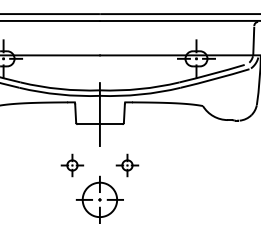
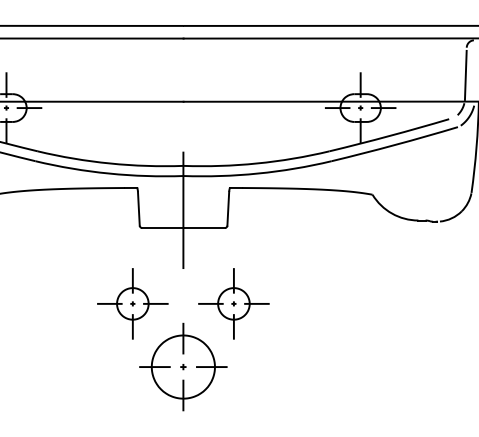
part: (72, 165) -> (133, 303), size x1.67
part: (127, 165) -> (233, 303), size x1.67

